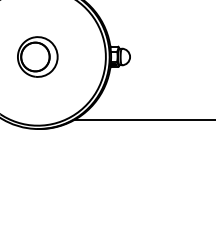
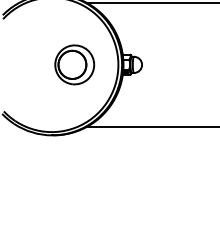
part: (37, 56) -> (74, 64), moved

